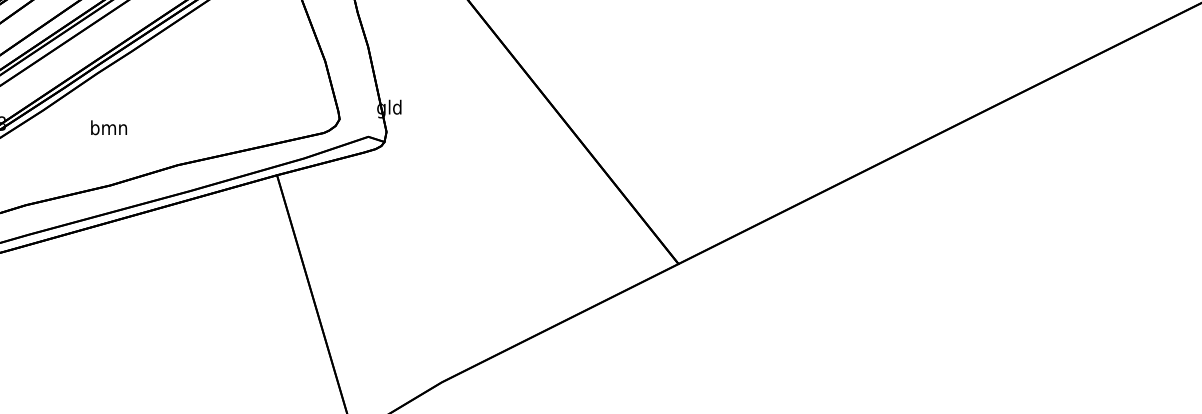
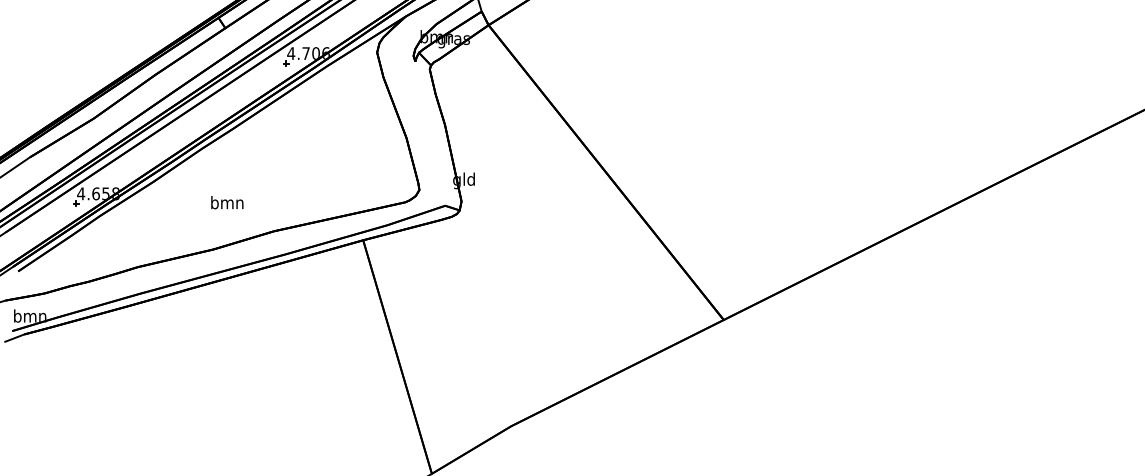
text: (109, 127) -> (227, 202), moved

